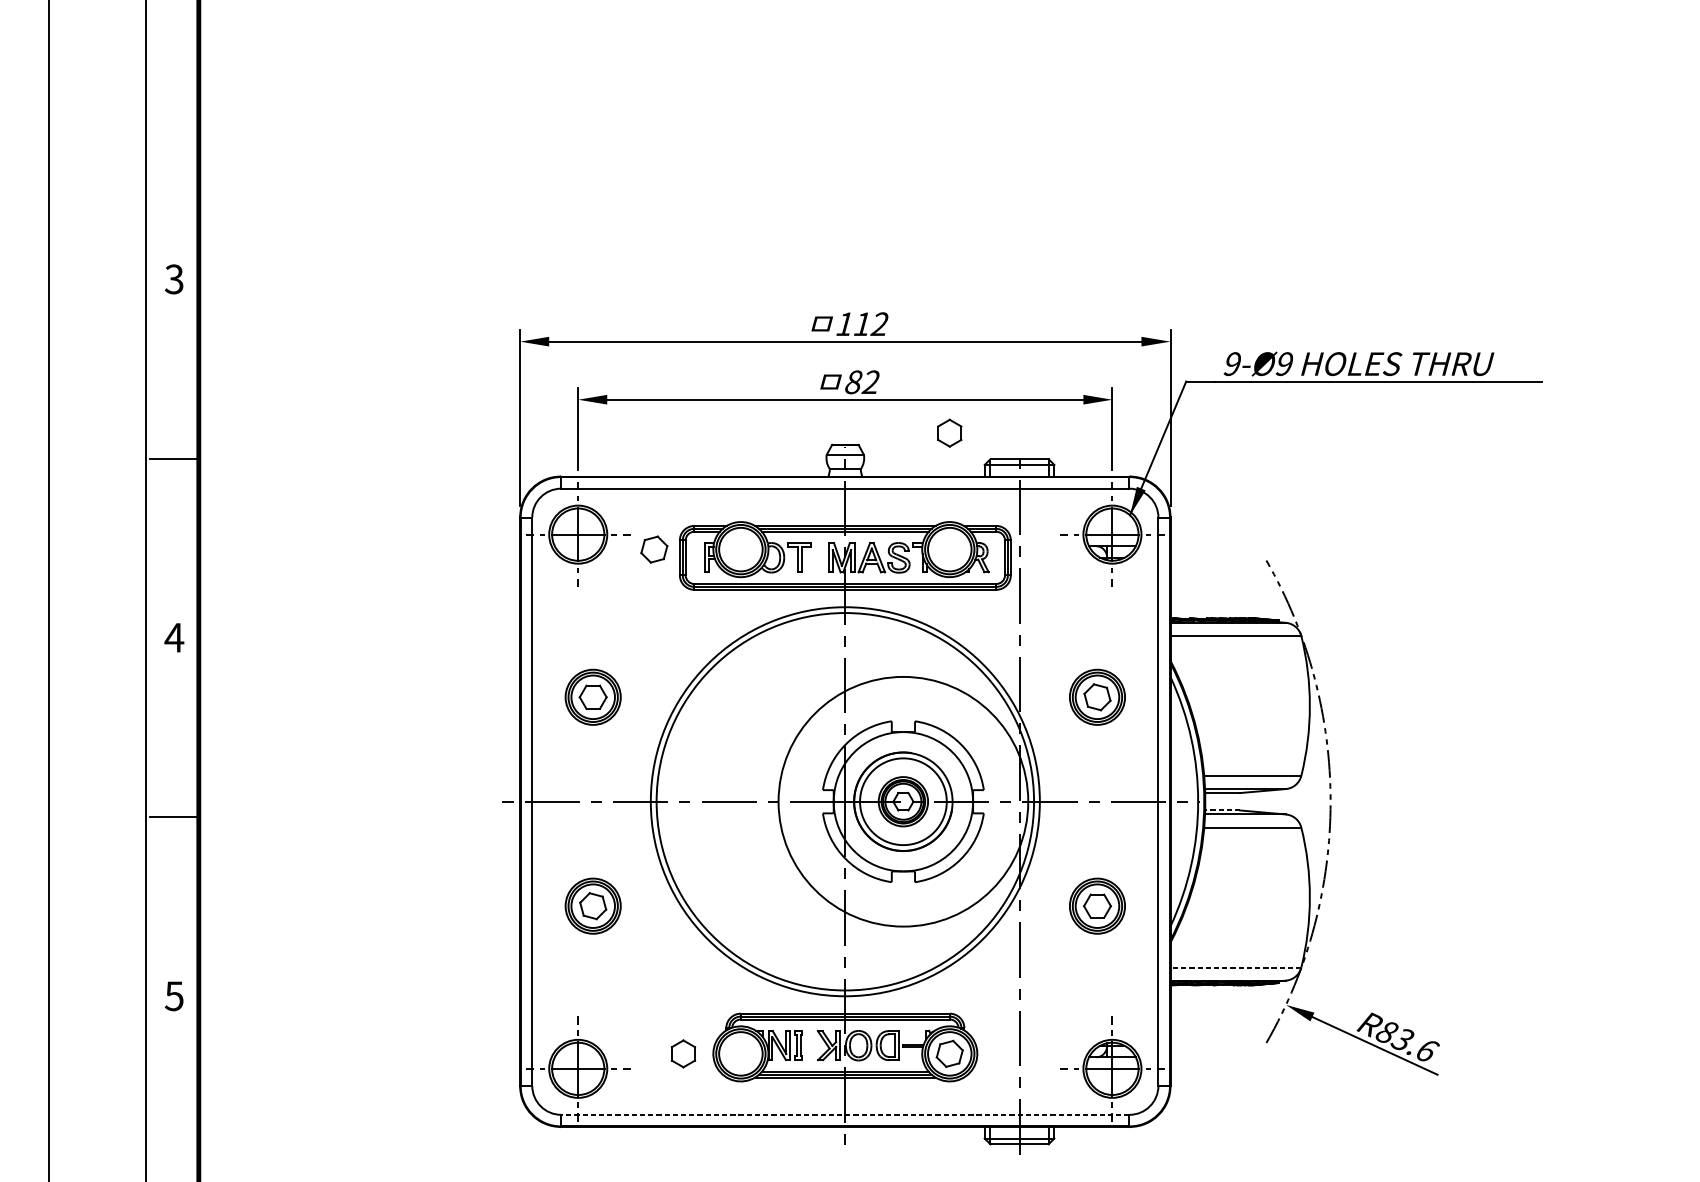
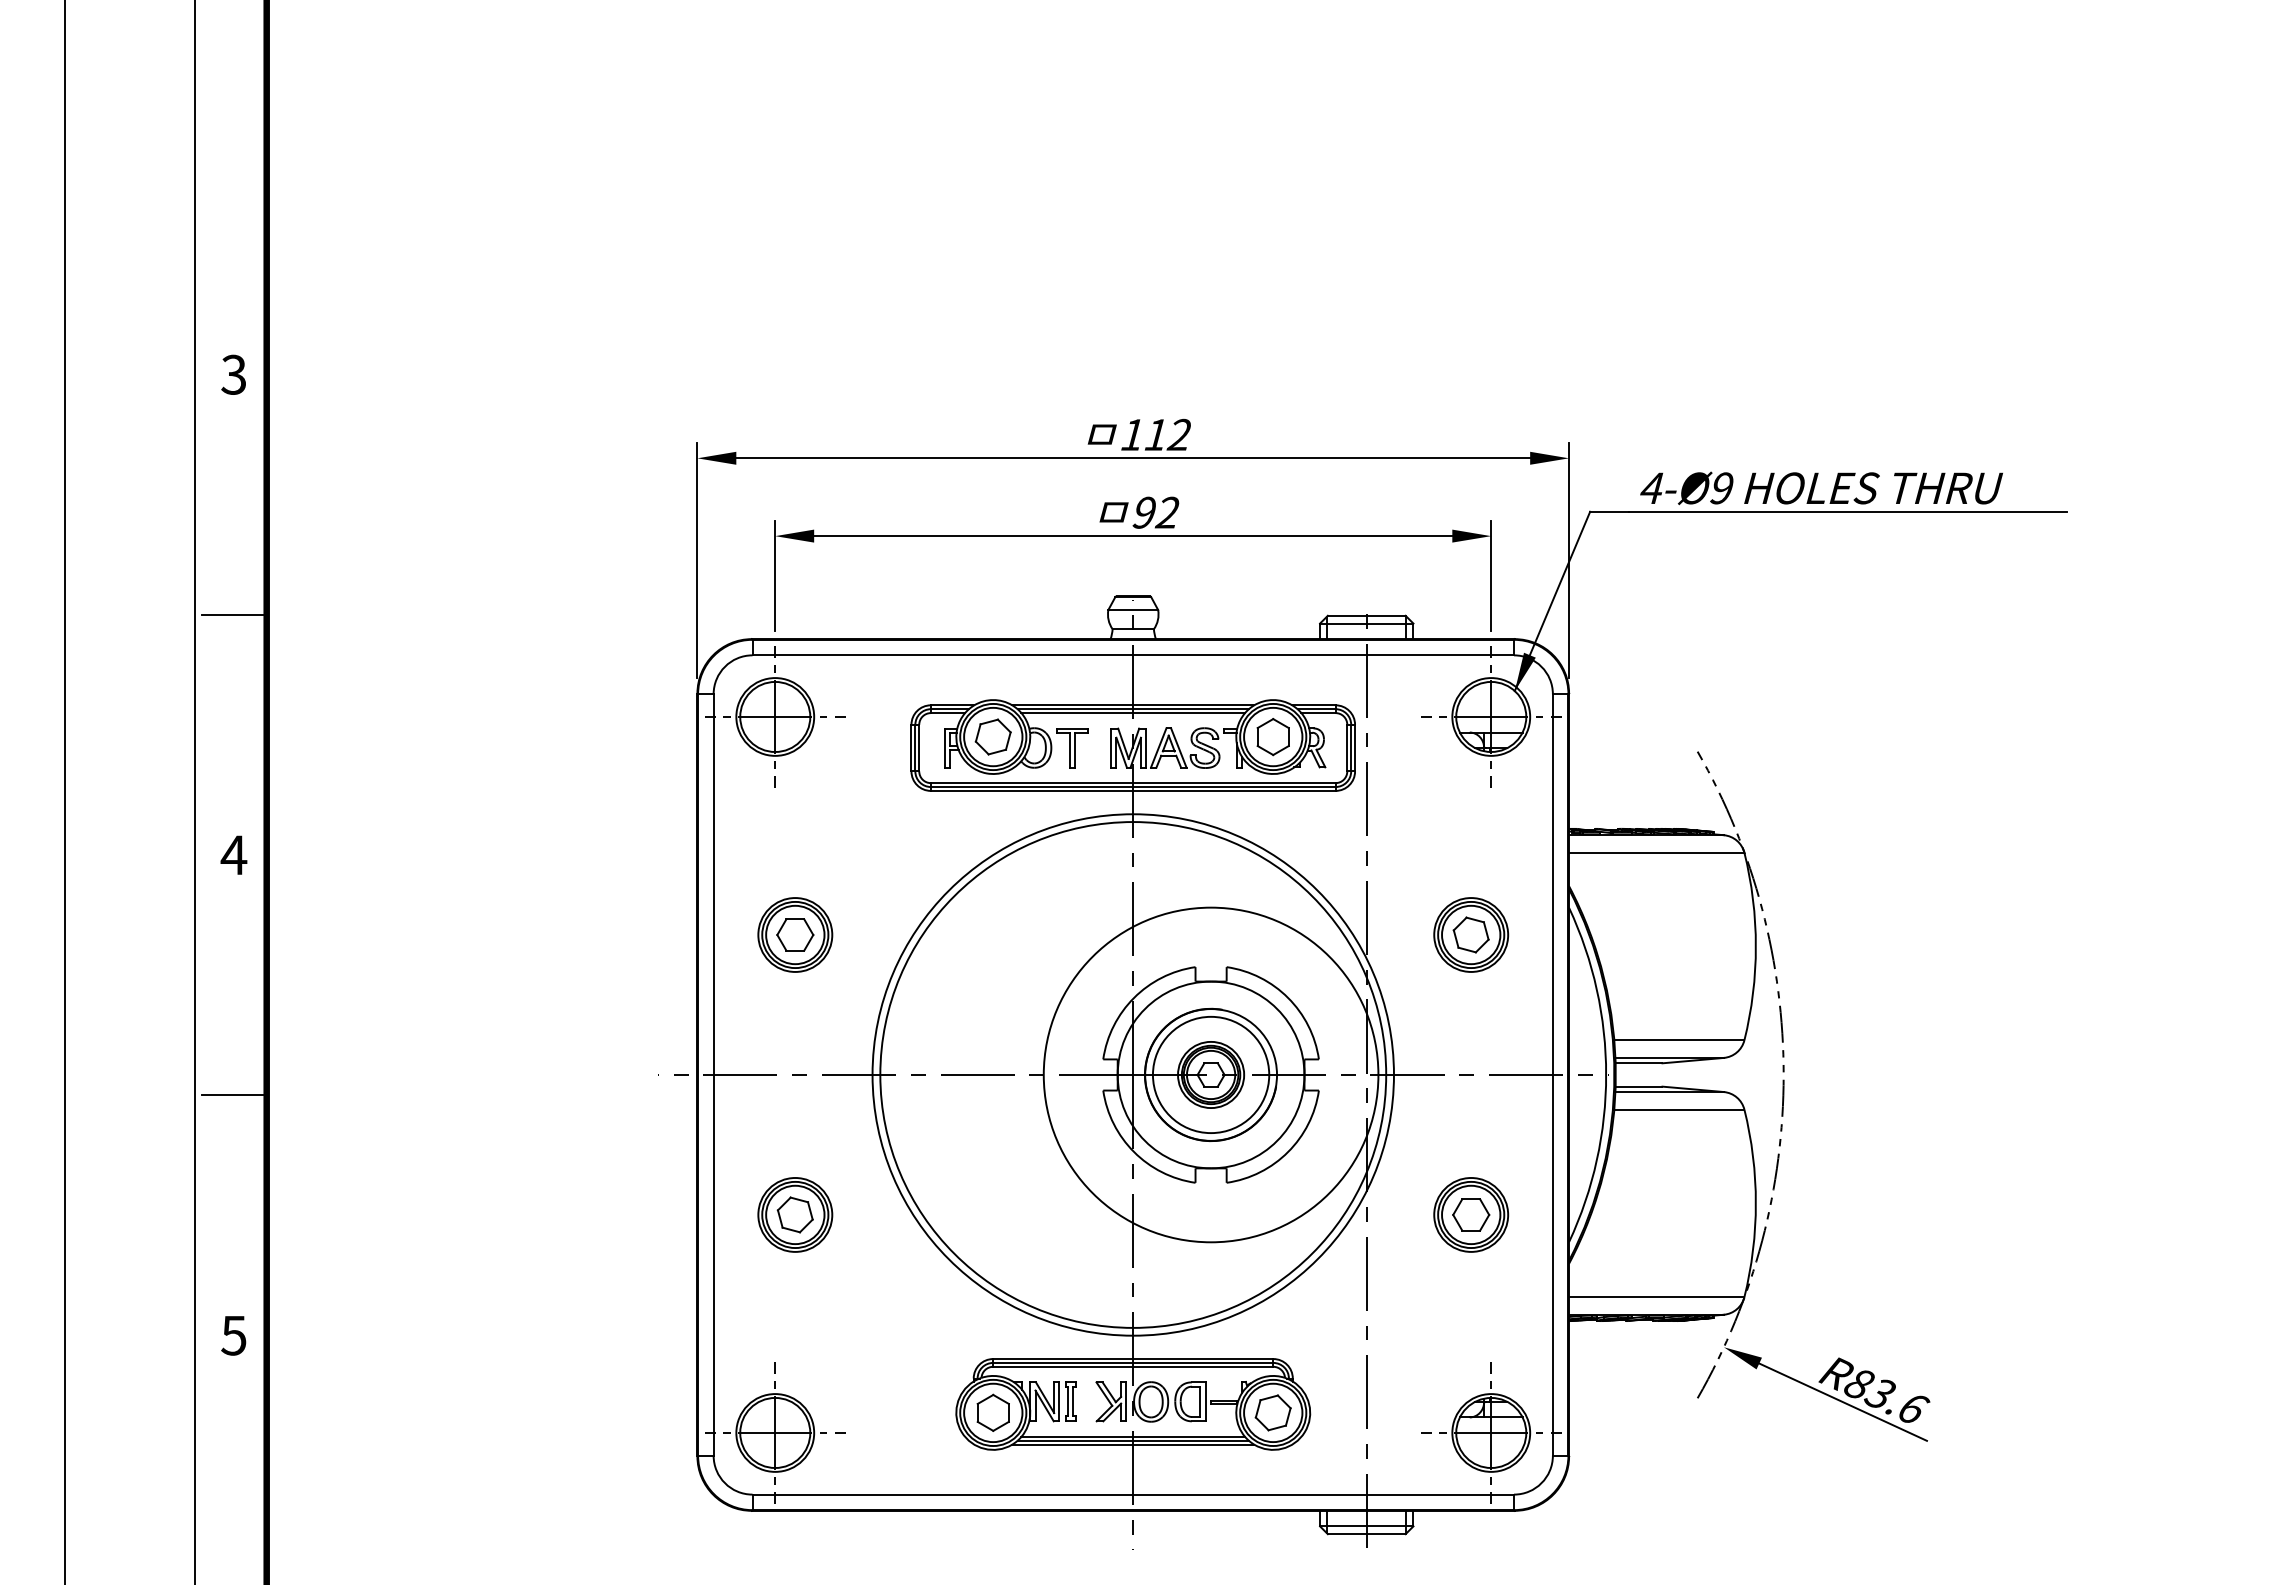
text: (1232, 364) -> (1651, 488), 9-Ø9 -> 4-Ø9
text: (853, 382) -> (1144, 512), 82 -> 92
part: (949, 433) -> (1272, 737), moved
part: (653, 549) -> (992, 736), moved
line: (1222, 810) -> (1638, 1086), dashed -> solid
line: (1235, 967) -> (1656, 1297), dashed -> solid
part: (682, 1053) -> (992, 1412), moved
line: (845, 1114) -> (1133, 1494), dashed -> solid

